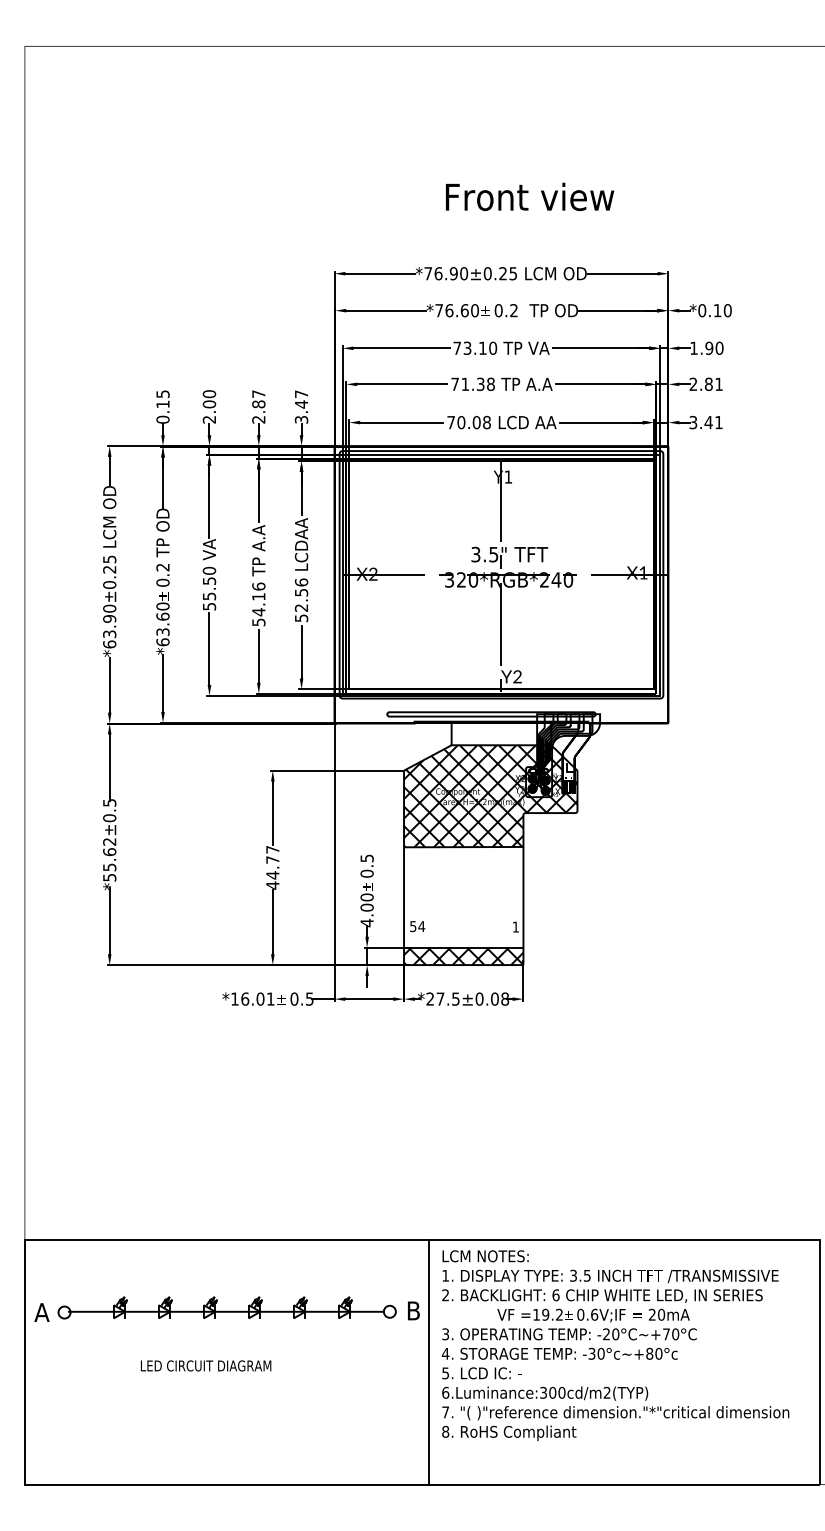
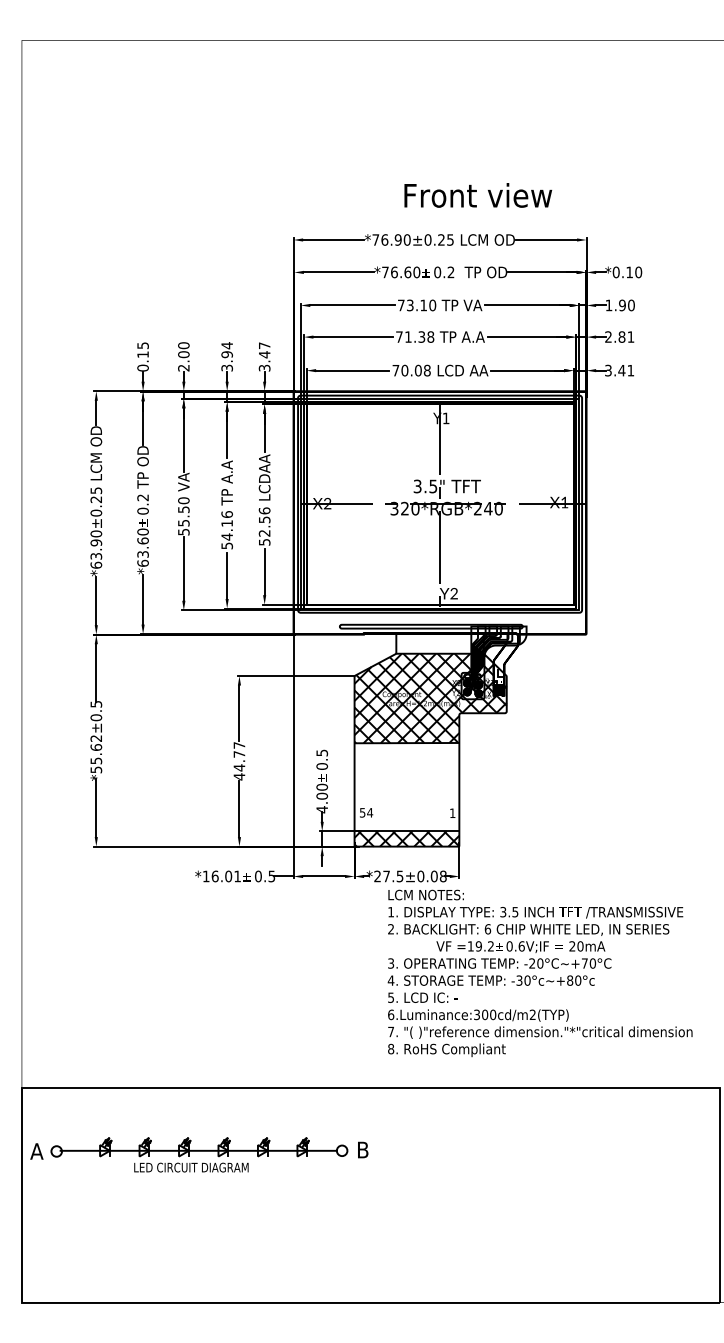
text: (530, 196) -> (478, 195), moved
text: (258, 406) -> (226, 356), 2.87 -> 3.94
text: (615, 1345) -> (540, 973), moved
line: (428, 1362) -> (376, 1195), removed
text: (206, 1365) -> (191, 1167), moved

